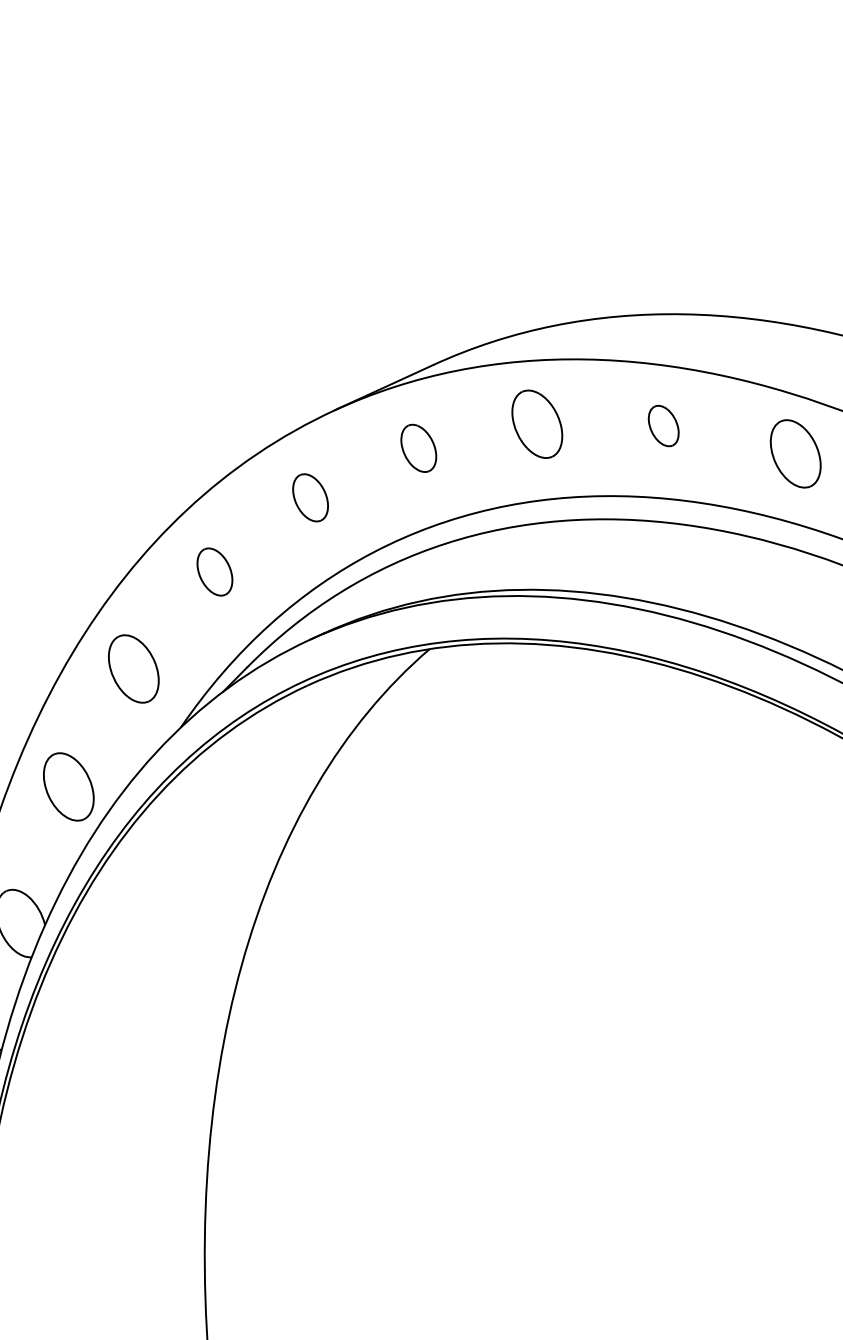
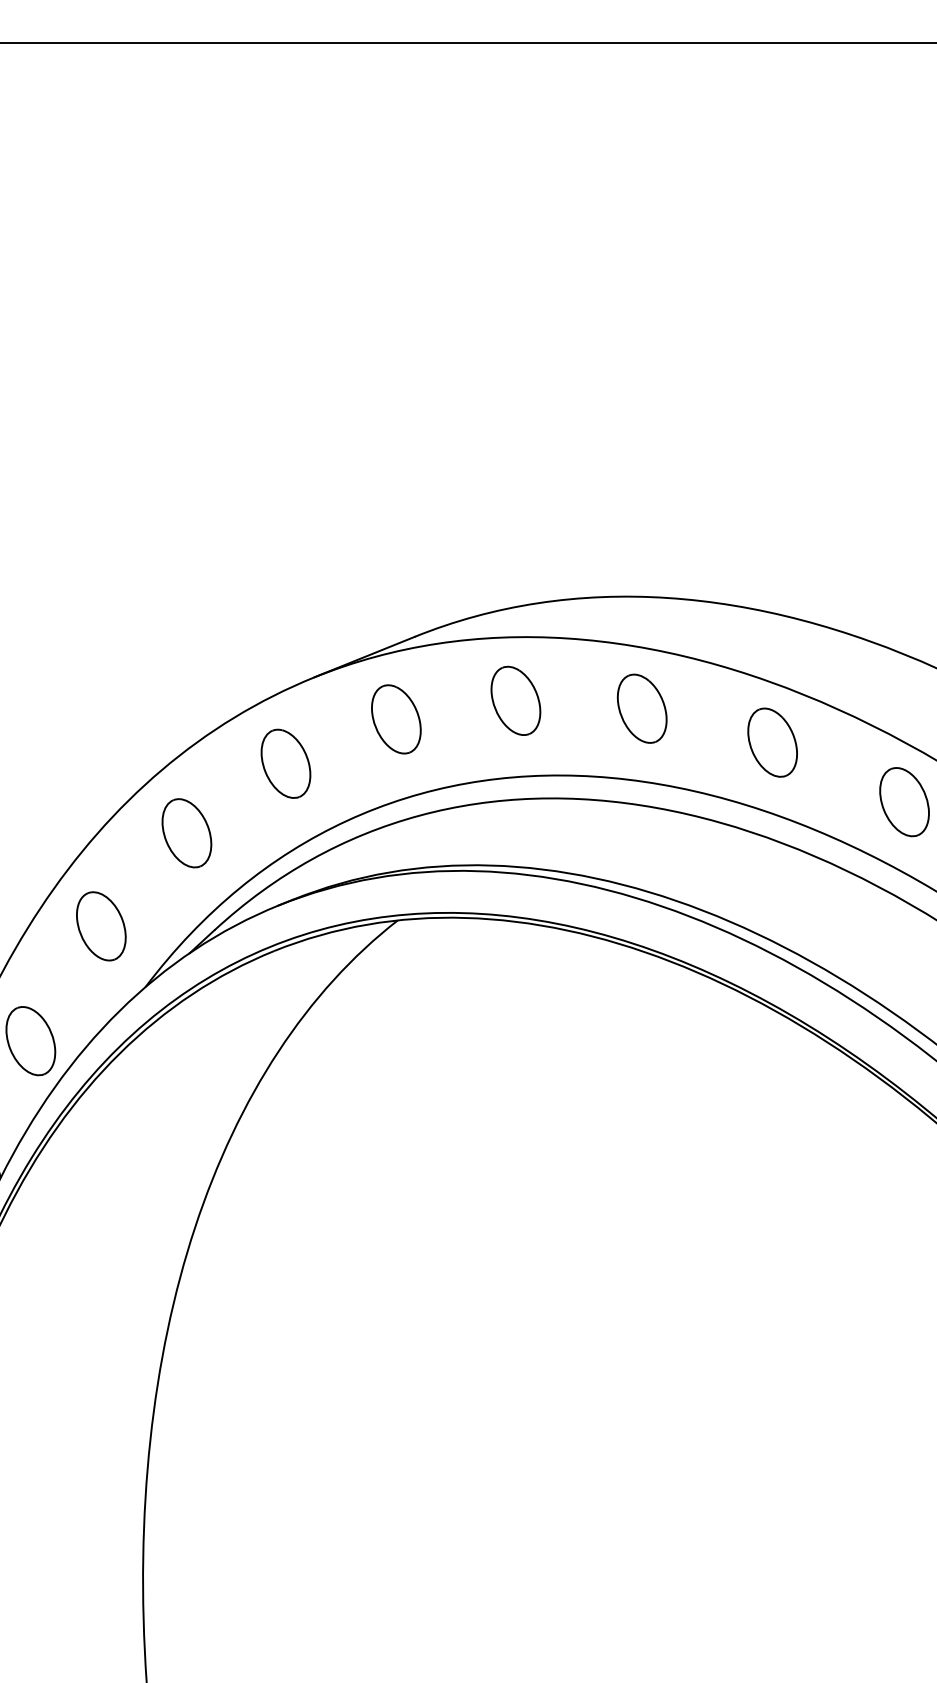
part: (663, 425) -> (641, 708), size x1.67
part: (418, 448) -> (396, 719), size x1.43
part: (310, 497) -> (285, 763), size x1.43
part: (214, 572) -> (186, 833), size x1.43

